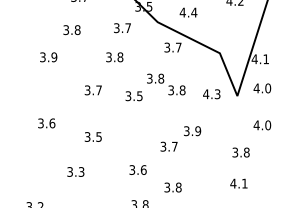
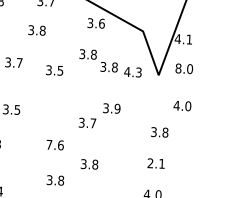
text: (178, 47) -> (101, 23), 3.7 -> 3.6
text: (166, 84) -> (98, 60), moved
text: (256, 88) -> (178, 68), 4.0 -> 8.0
text: (132, 169) -> (49, 144), 3.6 -> 7.6
text: (233, 183) -> (150, 163), 4.1 -> 2.1

